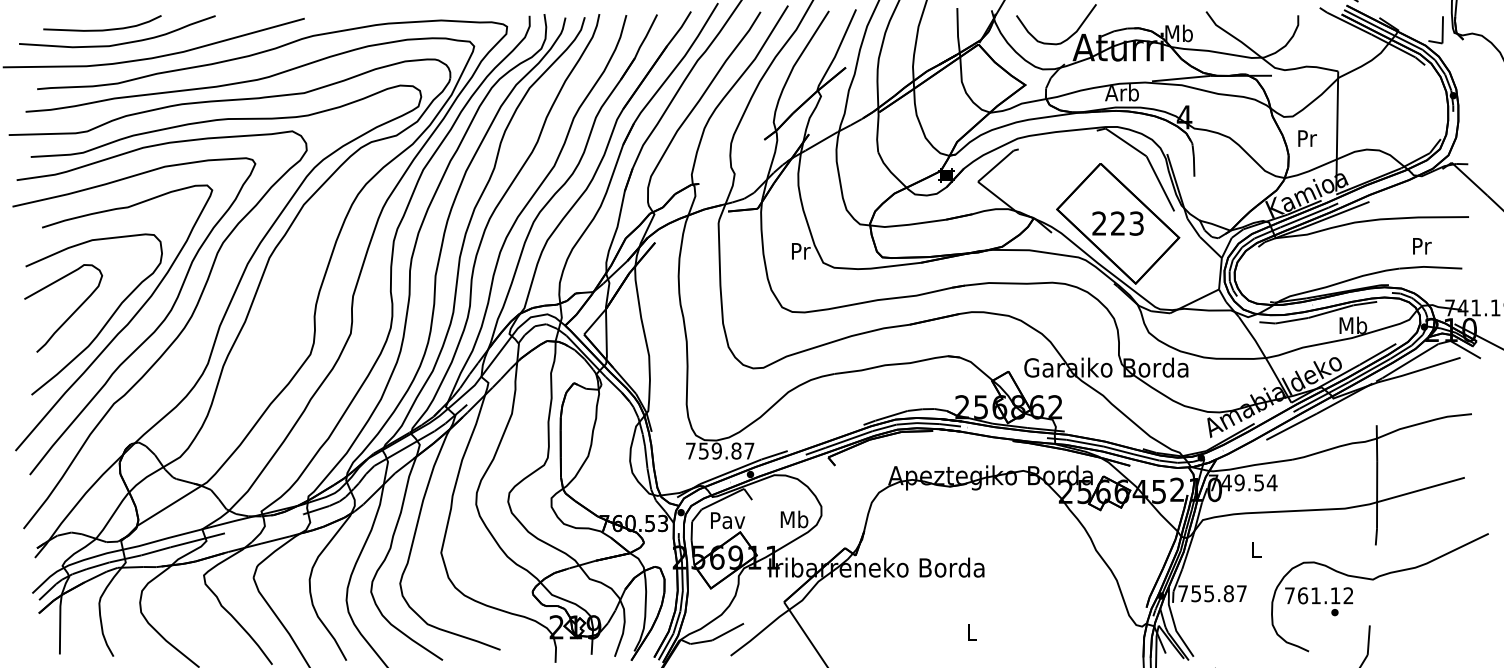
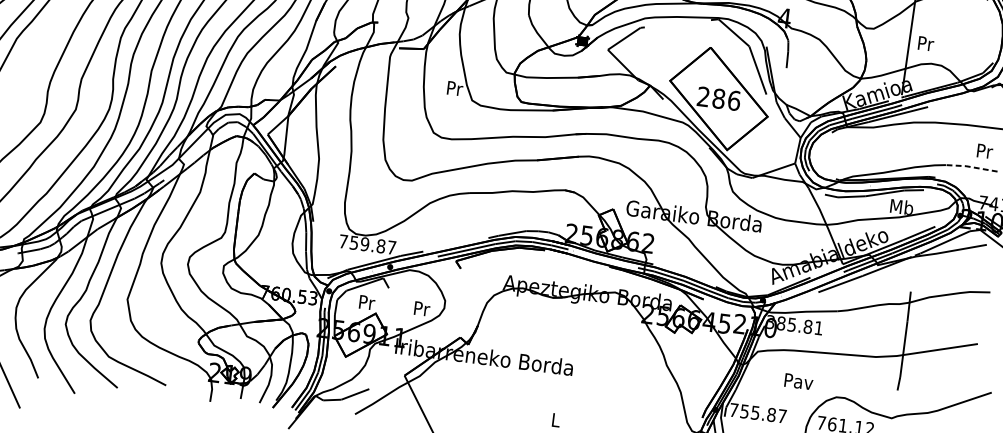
text: (1307, 138) -> (926, 43), moved
text: (1127, 223) -> (726, 99), 223 -> 286
text: (1422, 246) -> (985, 151), moved
line: (1429, 267) -> (970, 167), solid -> dashed
text: (1242, 482) -> (794, 324), 749.54 -> 385.81
text: (794, 519) -> (421, 308), Mb -> Pr
text: (728, 520) -> (367, 302), Pav -> Pr
text: (1256, 549) -> (798, 381), L -> Pav

